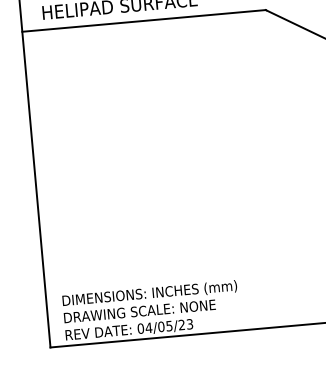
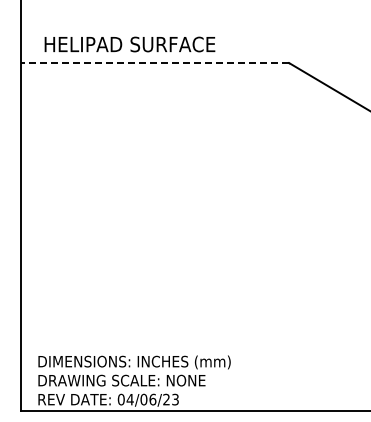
line: (143, 21) -> (154, 63), solid -> dashed
text: (169, 326) -> (152, 399), 04/05/23 -> 04/06/23

